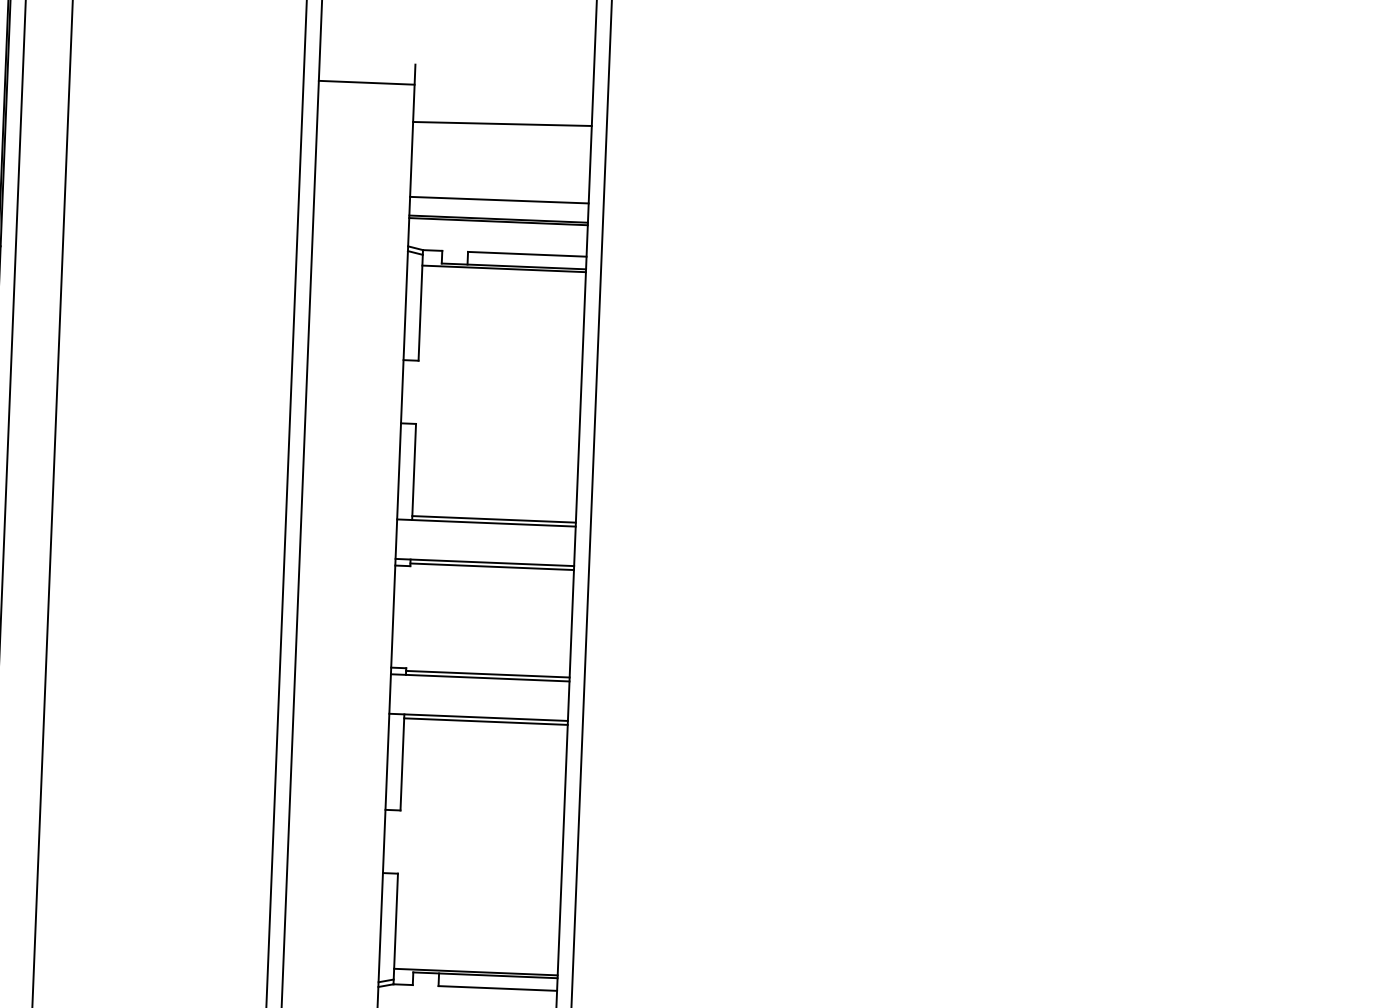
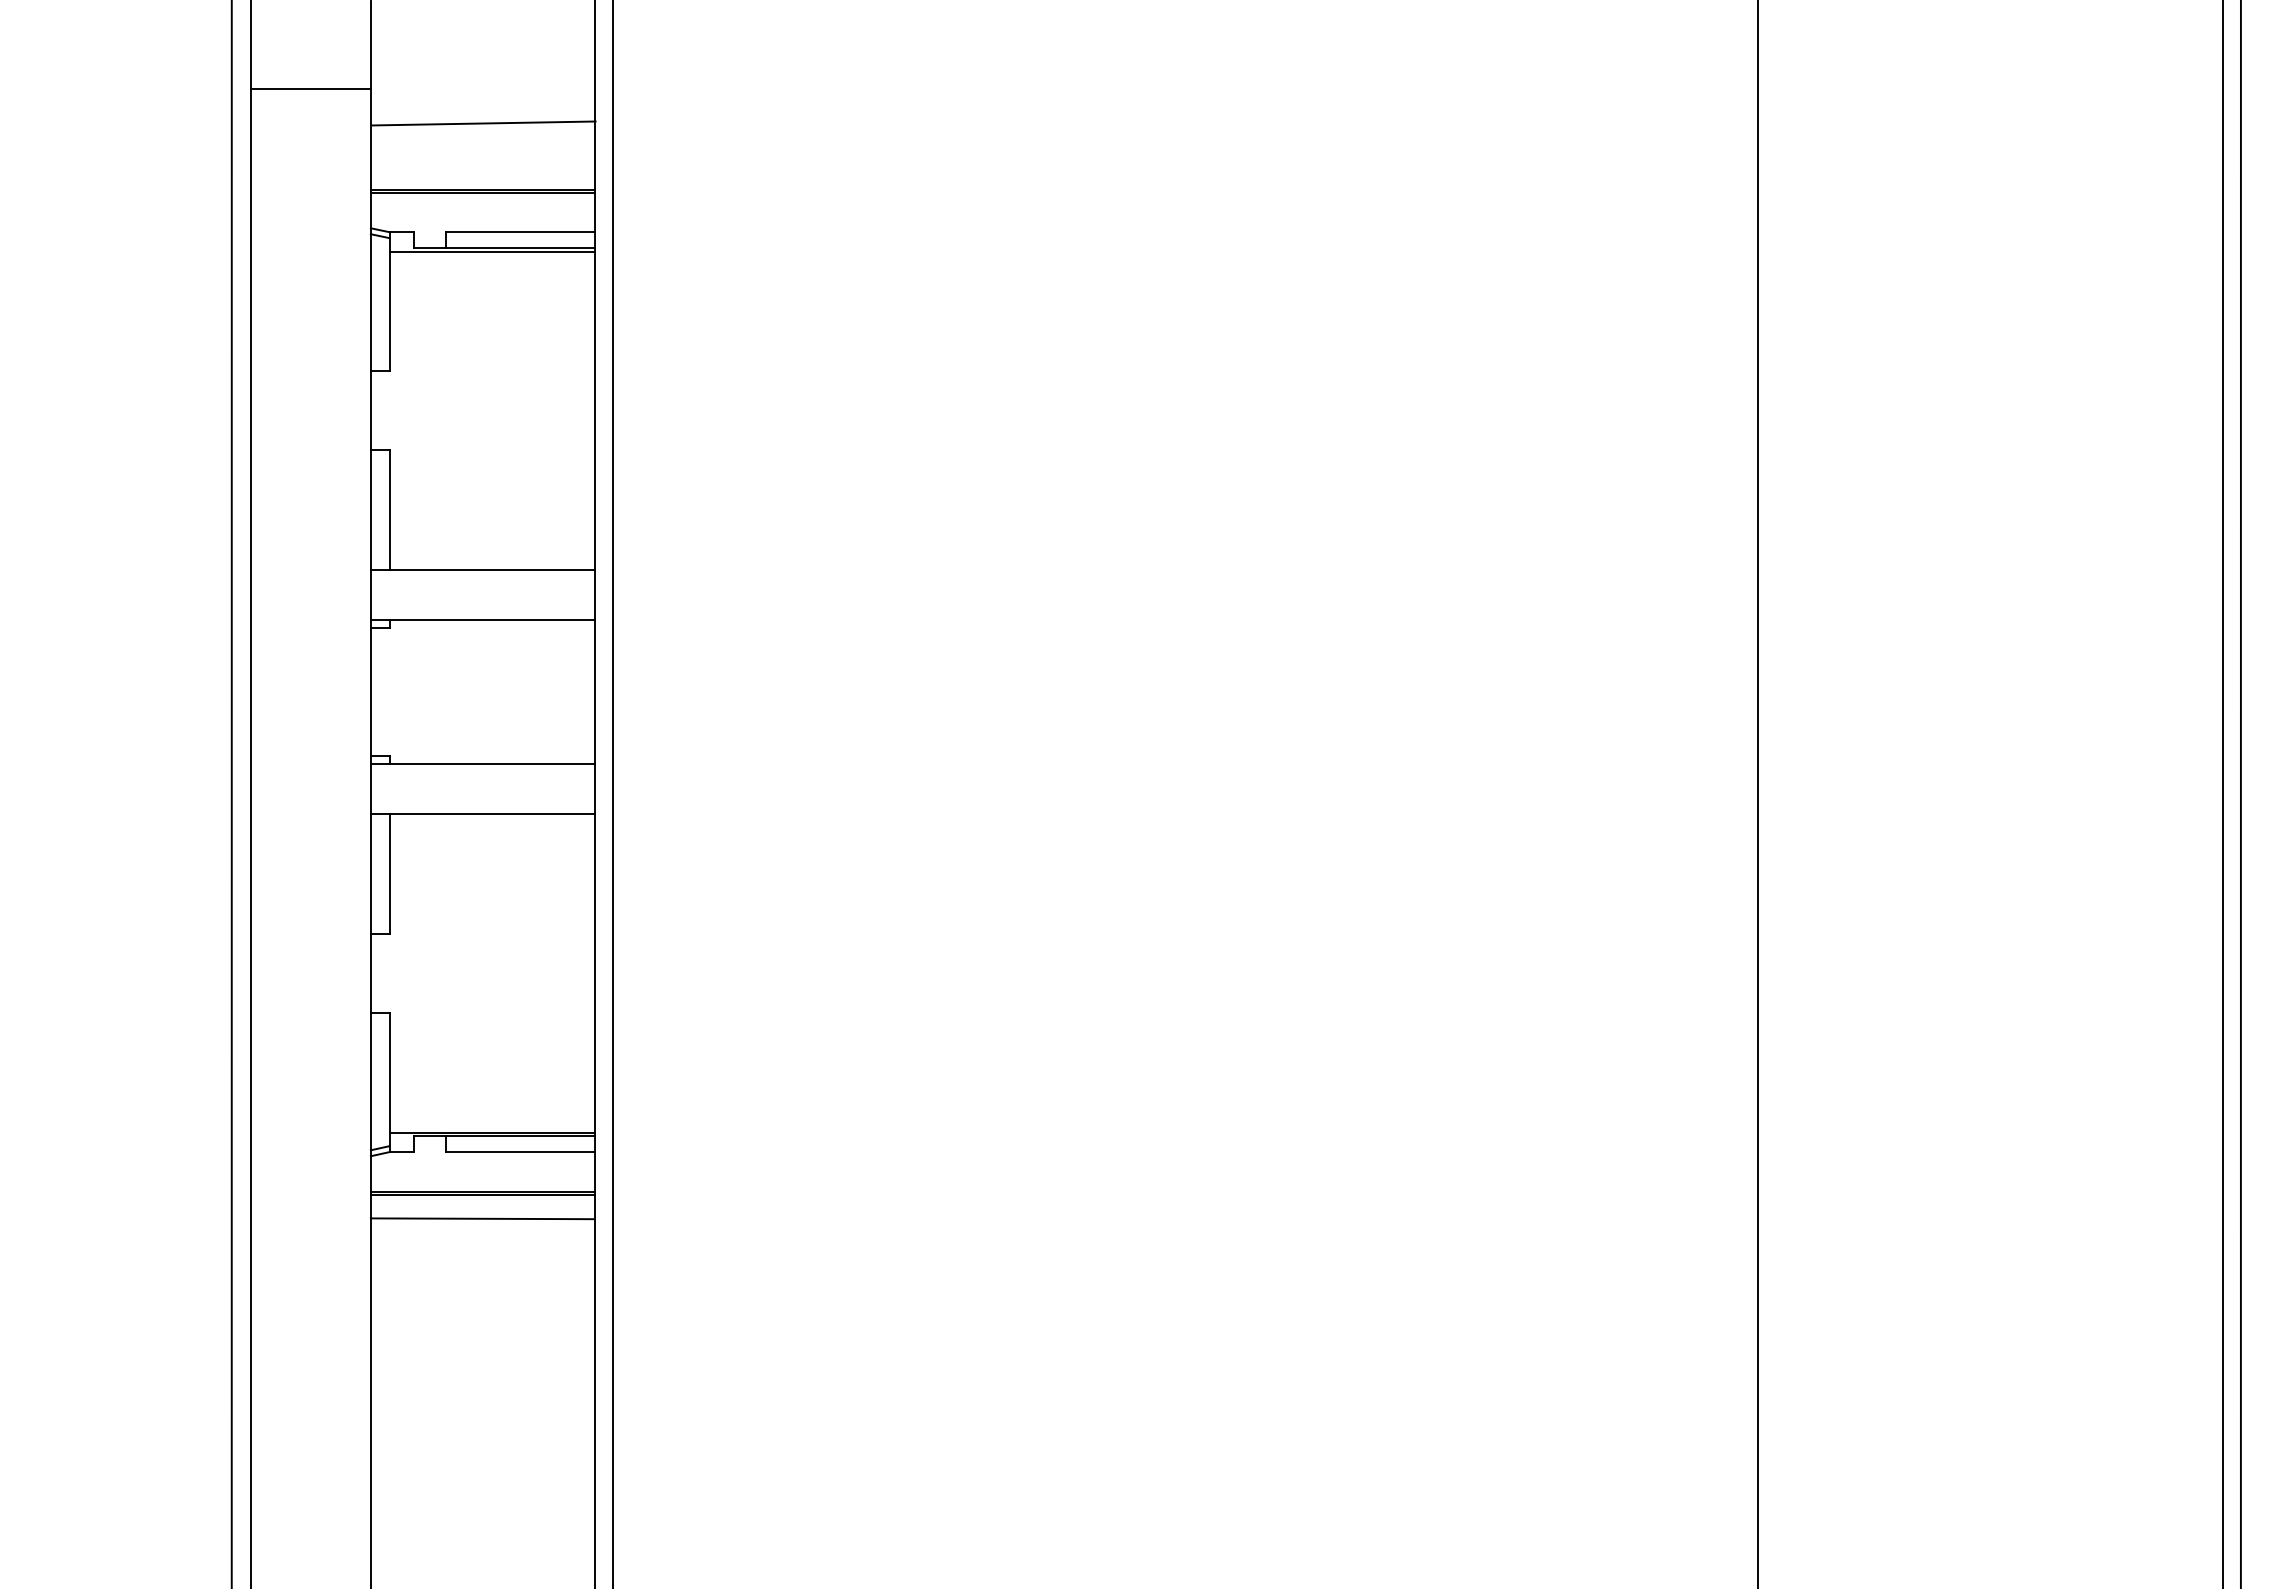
line: (366, 82) -> (310, 88), moved
line: (502, 123) -> (483, 123), moved
line: (499, 199) -> (482, 165), removed
line: (493, 519) -> (491, 565), removed
line: (491, 566) -> (491, 624), removed
line: (487, 674) -> (491, 759), removed
line: (485, 721) -> (491, 818), removed

